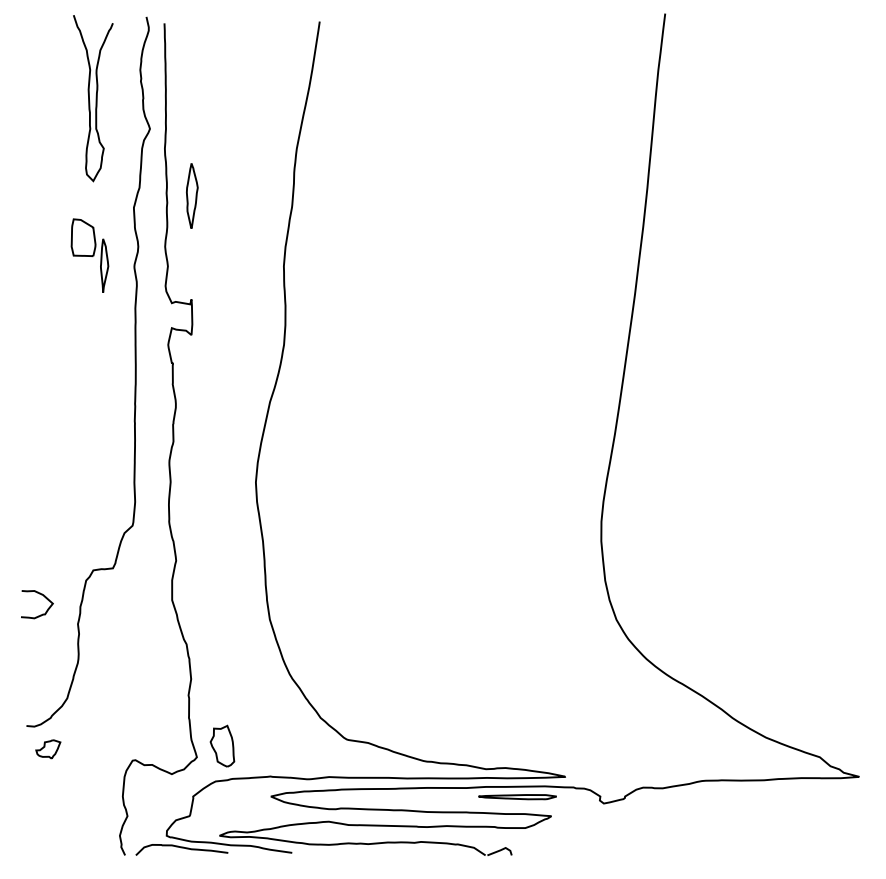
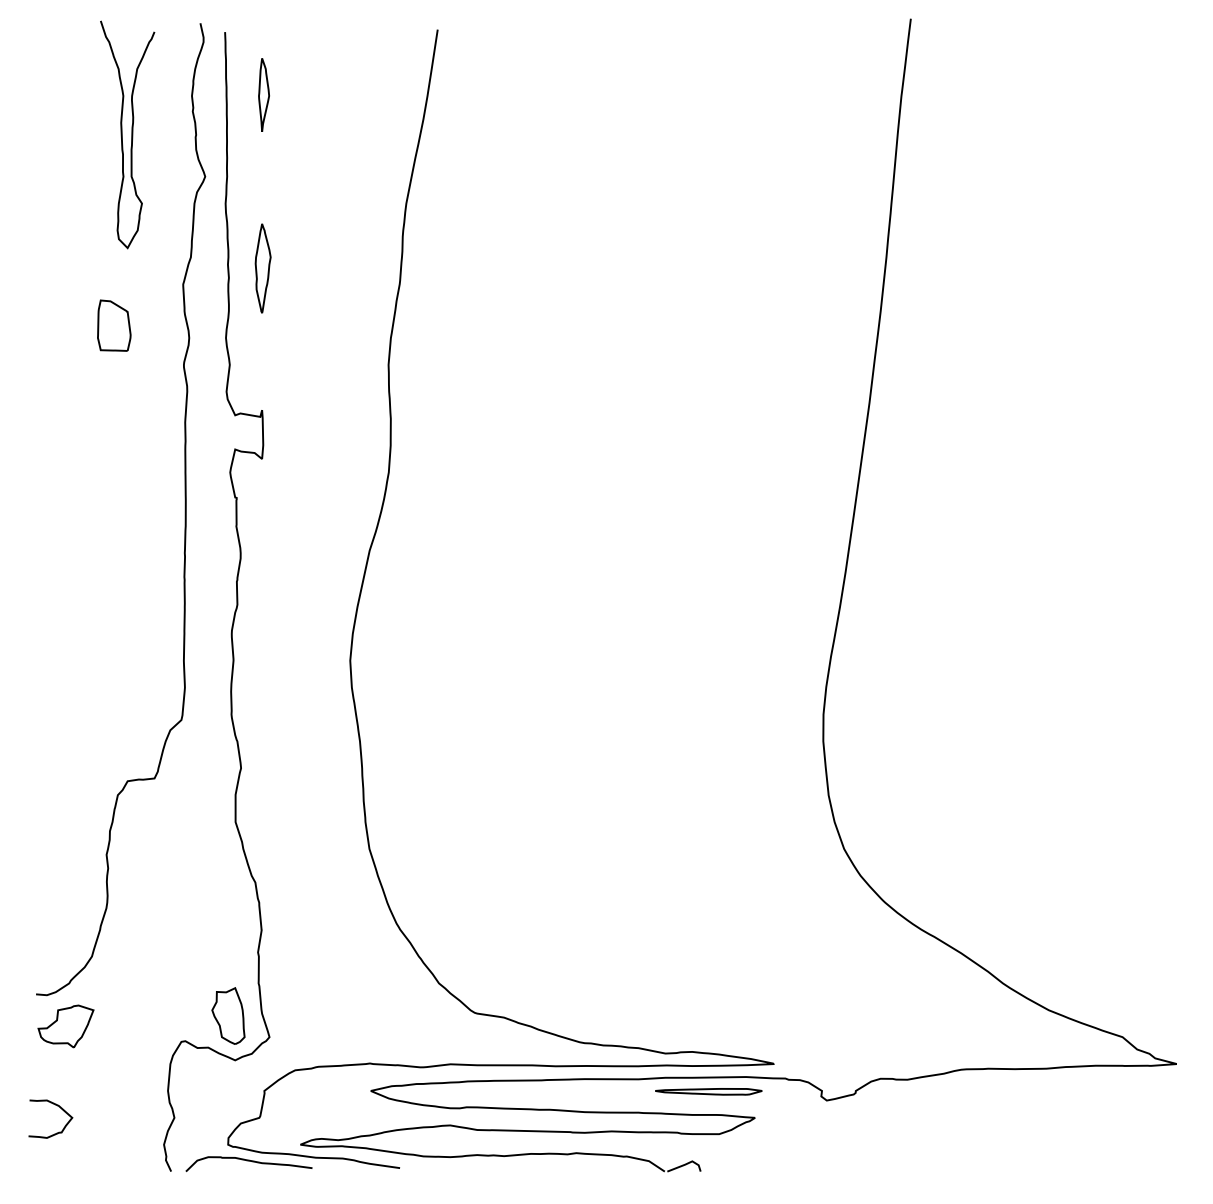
part: (104, 265) -> (263, 94), moved
curve: (42, 595) -> (57, 1106), moved
part: (222, 745) -> (228, 1015), moved
part: (47, 749) -> (65, 1026), size x1.67

